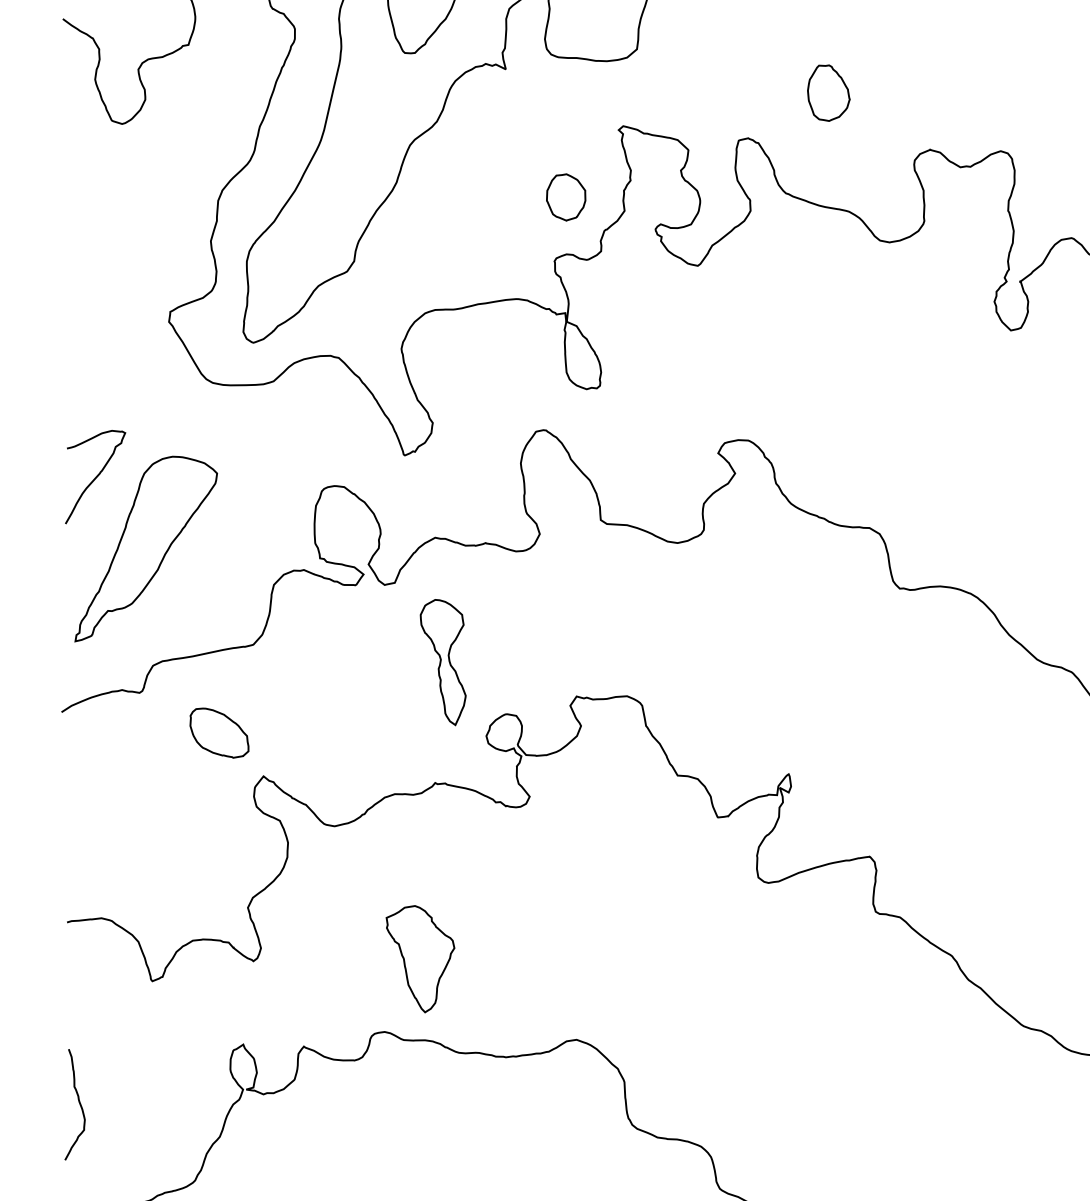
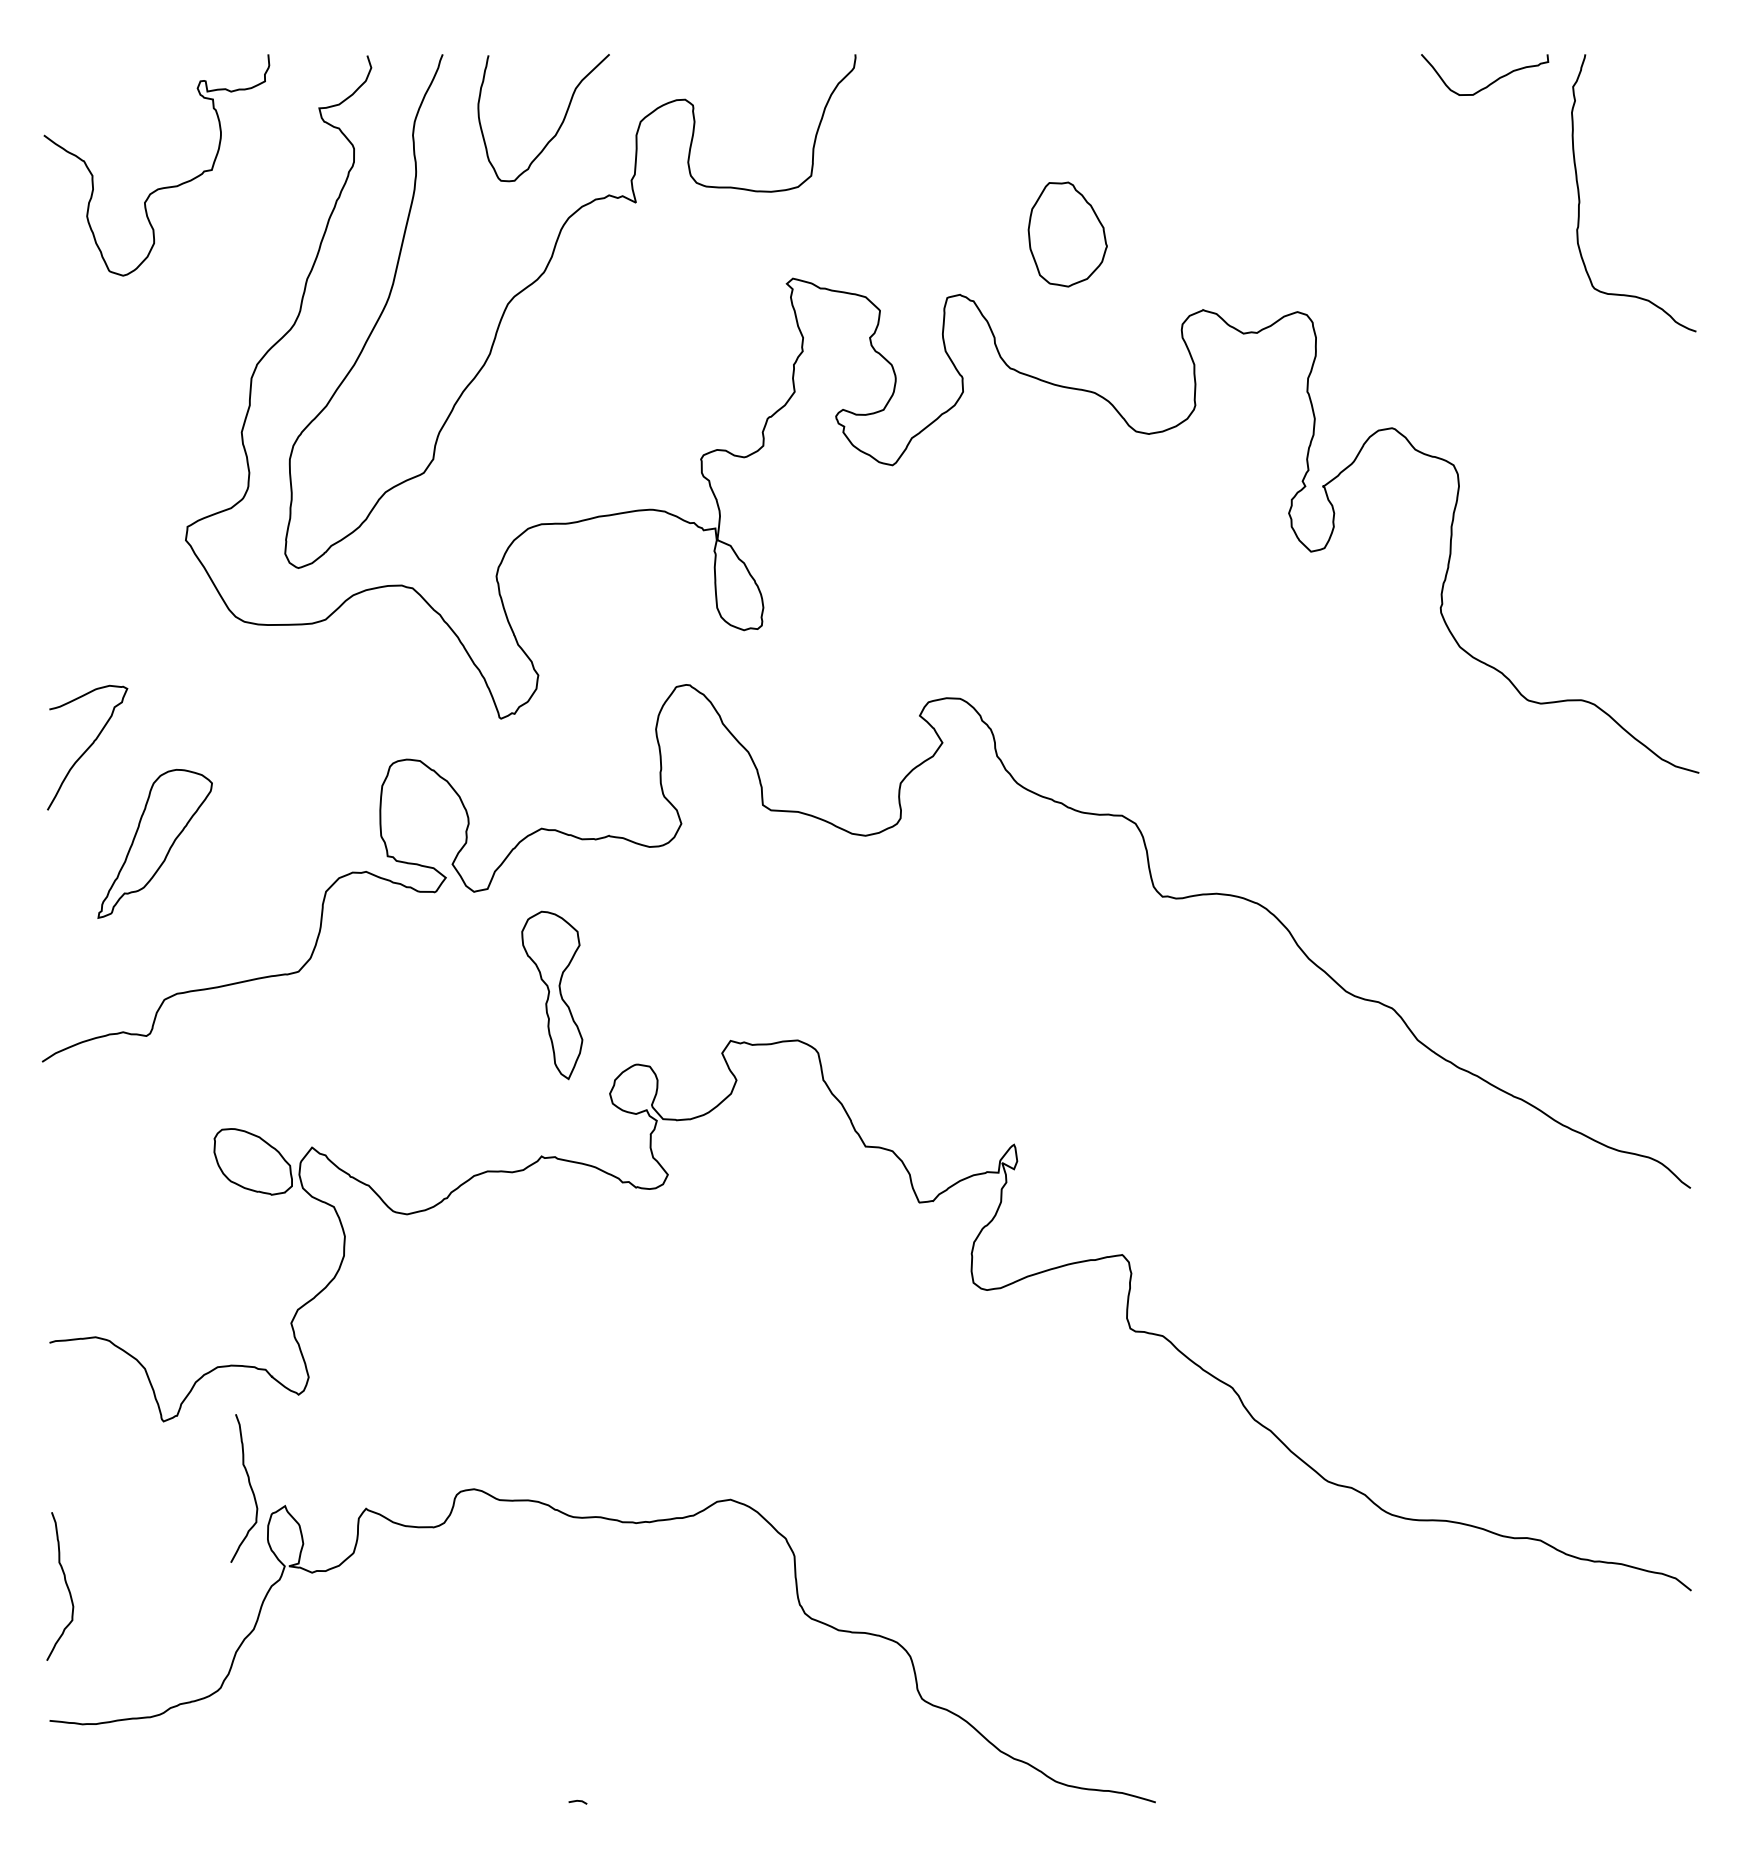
part: (828, 93) -> (1067, 234), size x1.4
part: (566, 197) -> (716, 373), removed
part: (145, 548) -> (154, 843), size x0.6
part: (218, 732) -> (252, 1161), moved
part: (420, 958) -> (521, 1391), removed
curve: (216, 1029) -> (249, 1486), added

